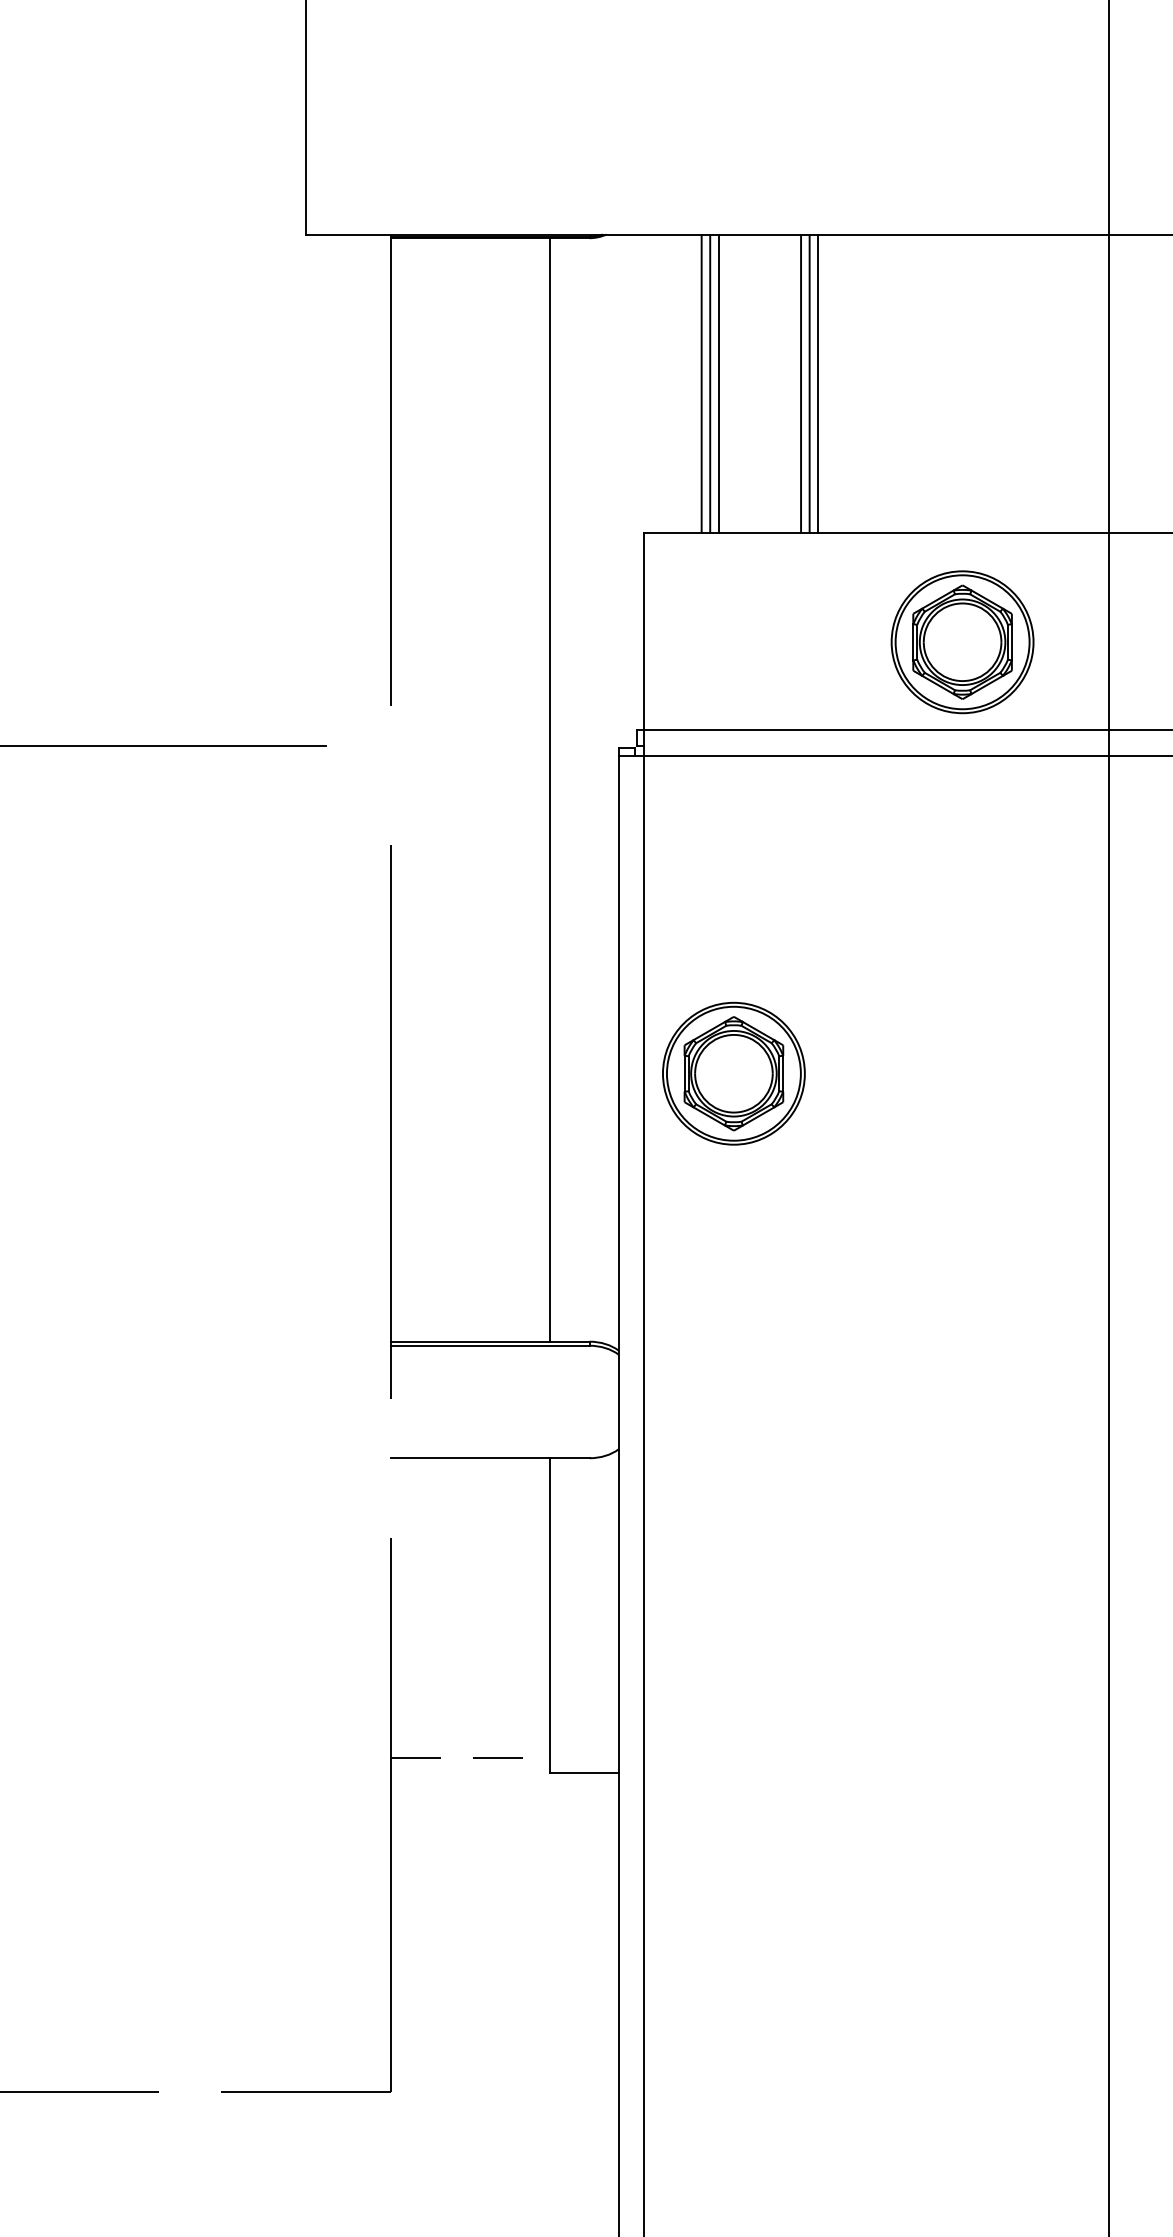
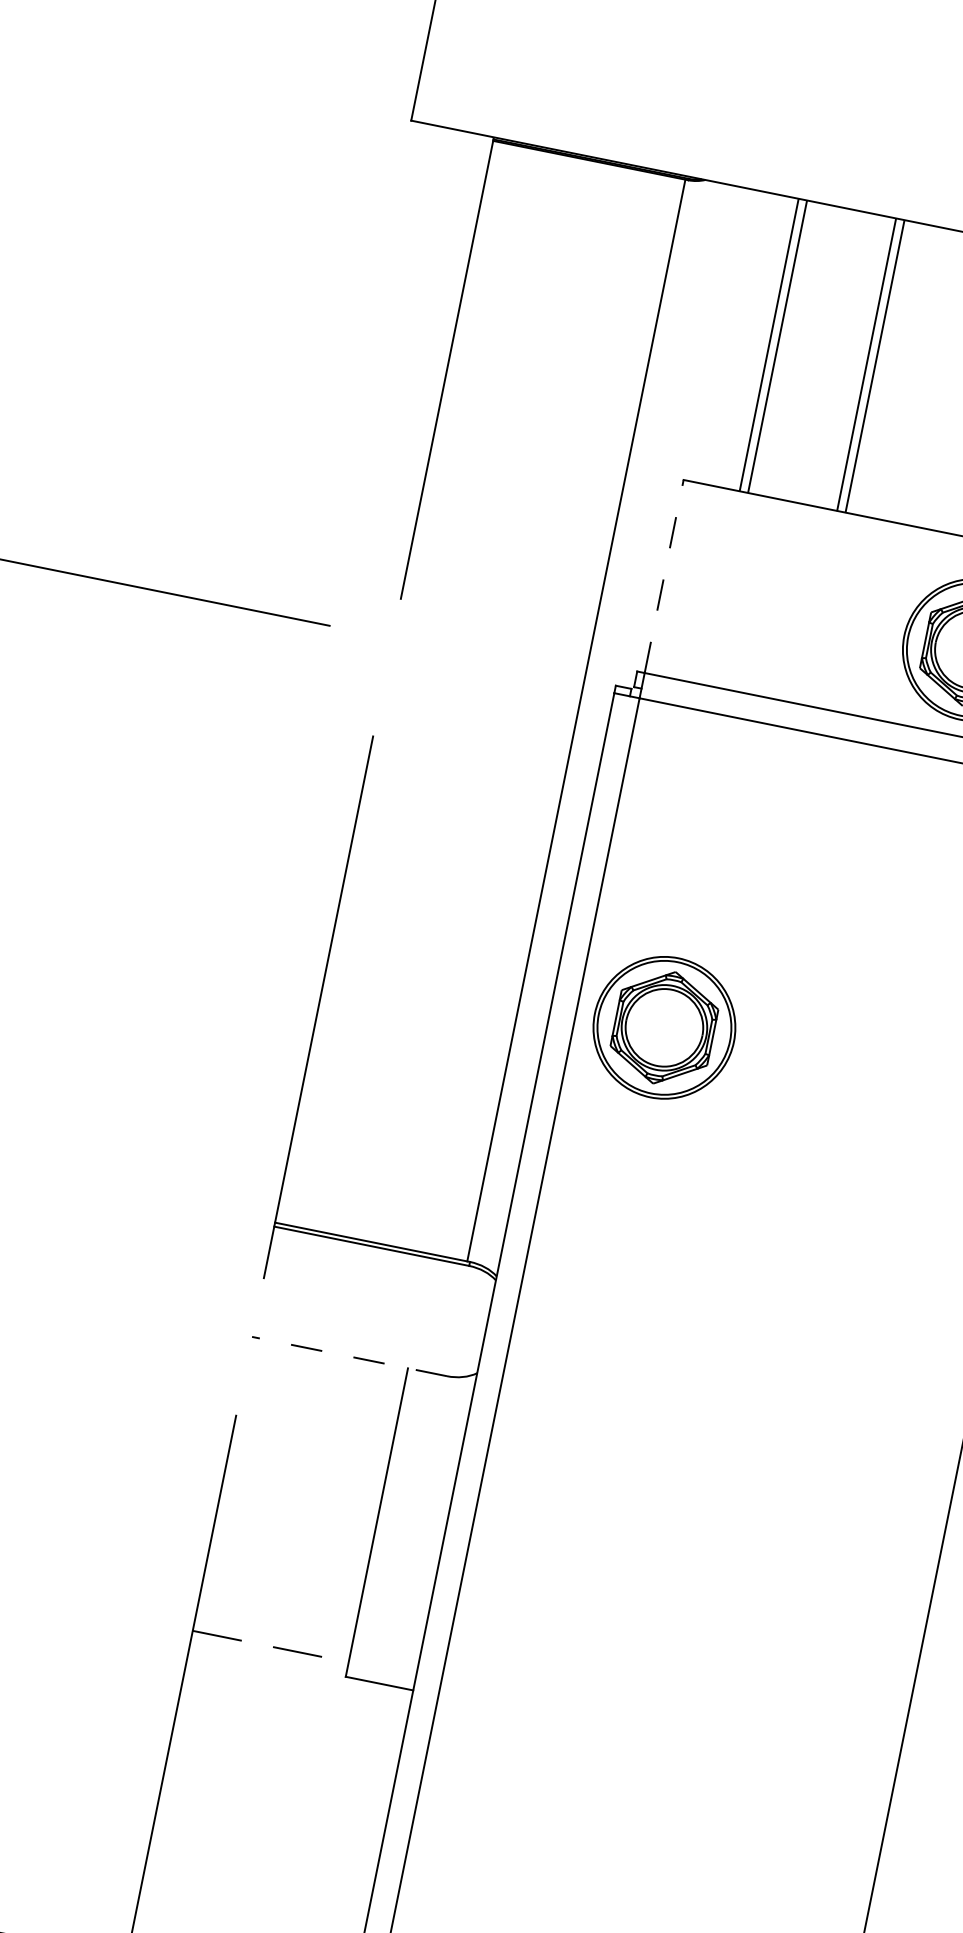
line: (718, 383) -> (785, 348), removed
line: (818, 383) -> (883, 367), removed
line: (644, 630) -> (664, 575), solid -> dashed
line: (549, 789) -> (576, 720), moved
line: (489, 1458) -> (348, 1356), solid -> dashed

